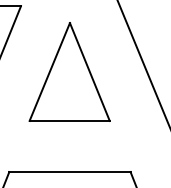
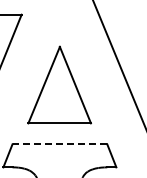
part: (69, 71) -> (59, 84), moved
line: (69, 172) -> (59, 144), solid -> dashed

